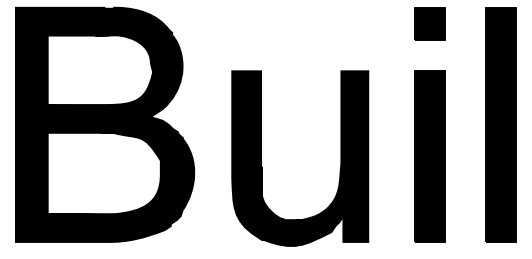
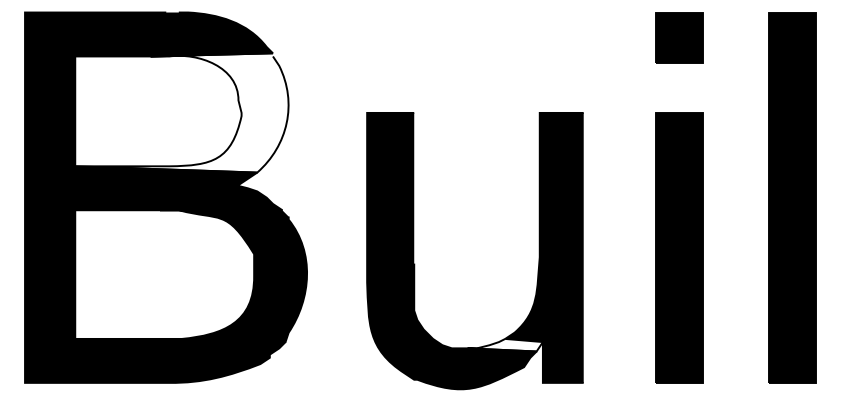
fill: (114, 71) -> (180, 113), removed
fill: (319, 218) -> (505, 345), removed

